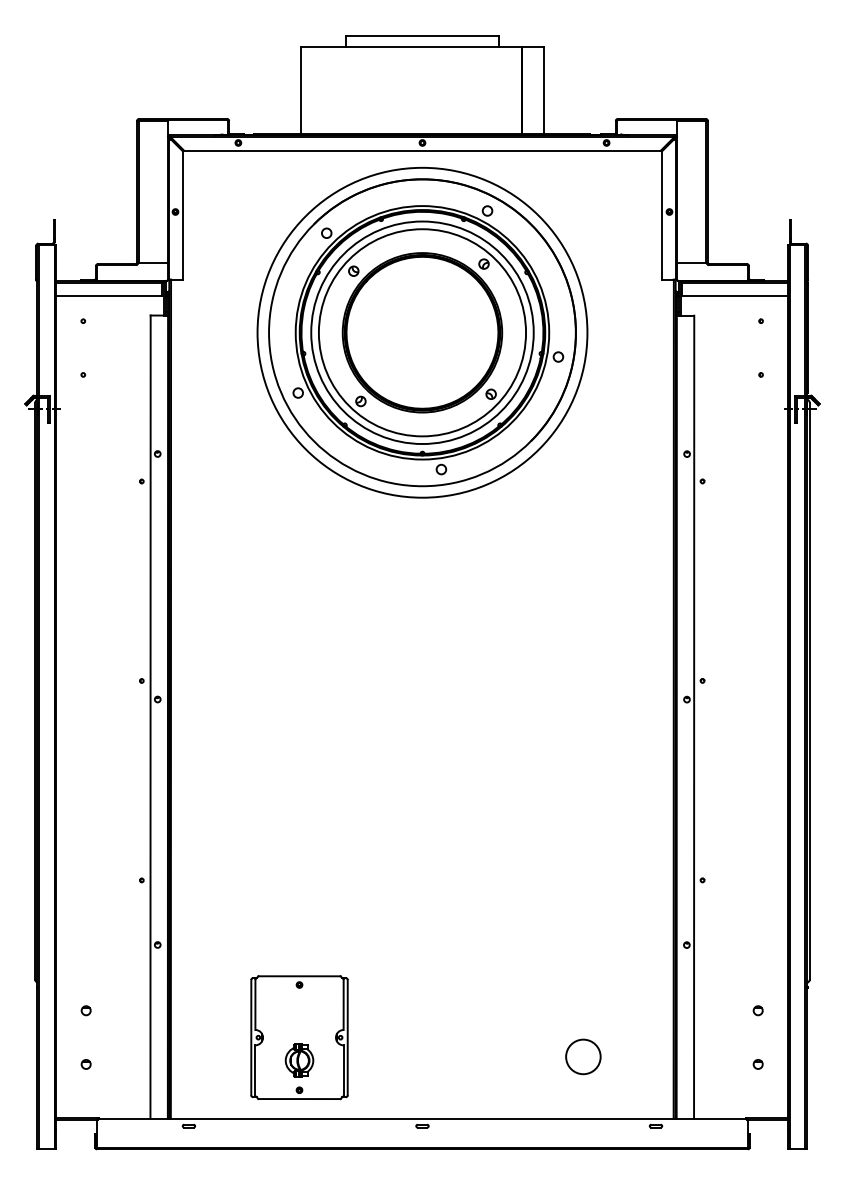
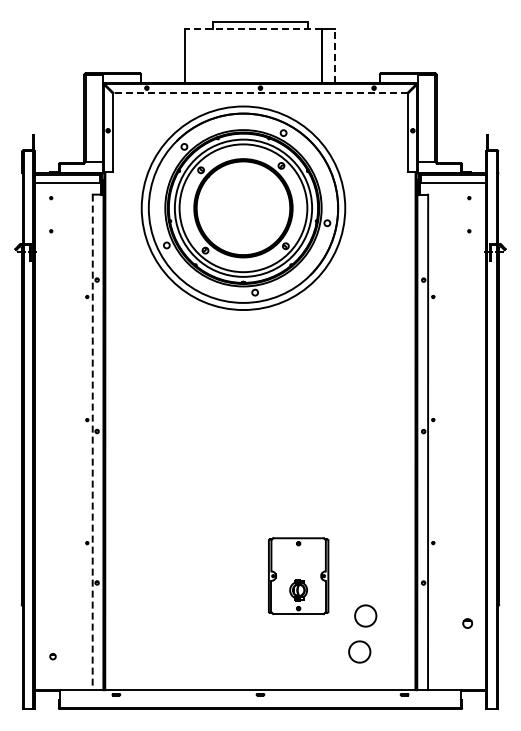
line: (409, 47) -> (252, 29), solid -> dashed
line: (544, 90) -> (335, 55), solid -> dashed
line: (422, 149) -> (260, 92), solid -> dashed
part: (422, 331) -> (243, 207), moved
line: (150, 717) -> (92, 442), solid -> dashed
circle: (592, 997) -> (365, 615), added
part: (85, 1010) -> (52, 623), removed
part: (758, 1010) -> (467, 623), size x1.6
part: (299, 1038) -> (298, 576), moved
part: (758, 1064) -> (467, 656), removed

